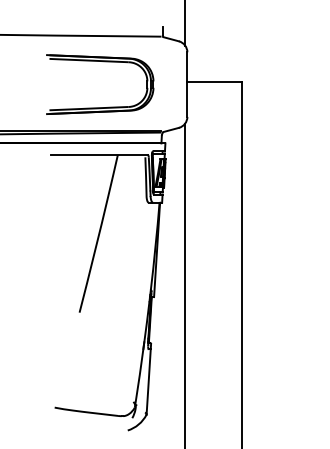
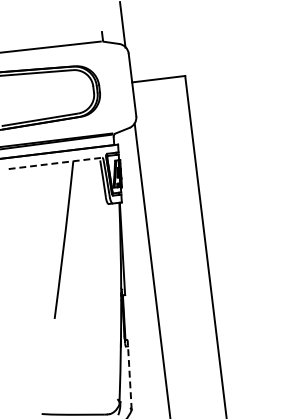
line: (99, 154) -> (55, 163), solid -> dashed
line: (148, 378) -> (129, 374), solid -> dashed

